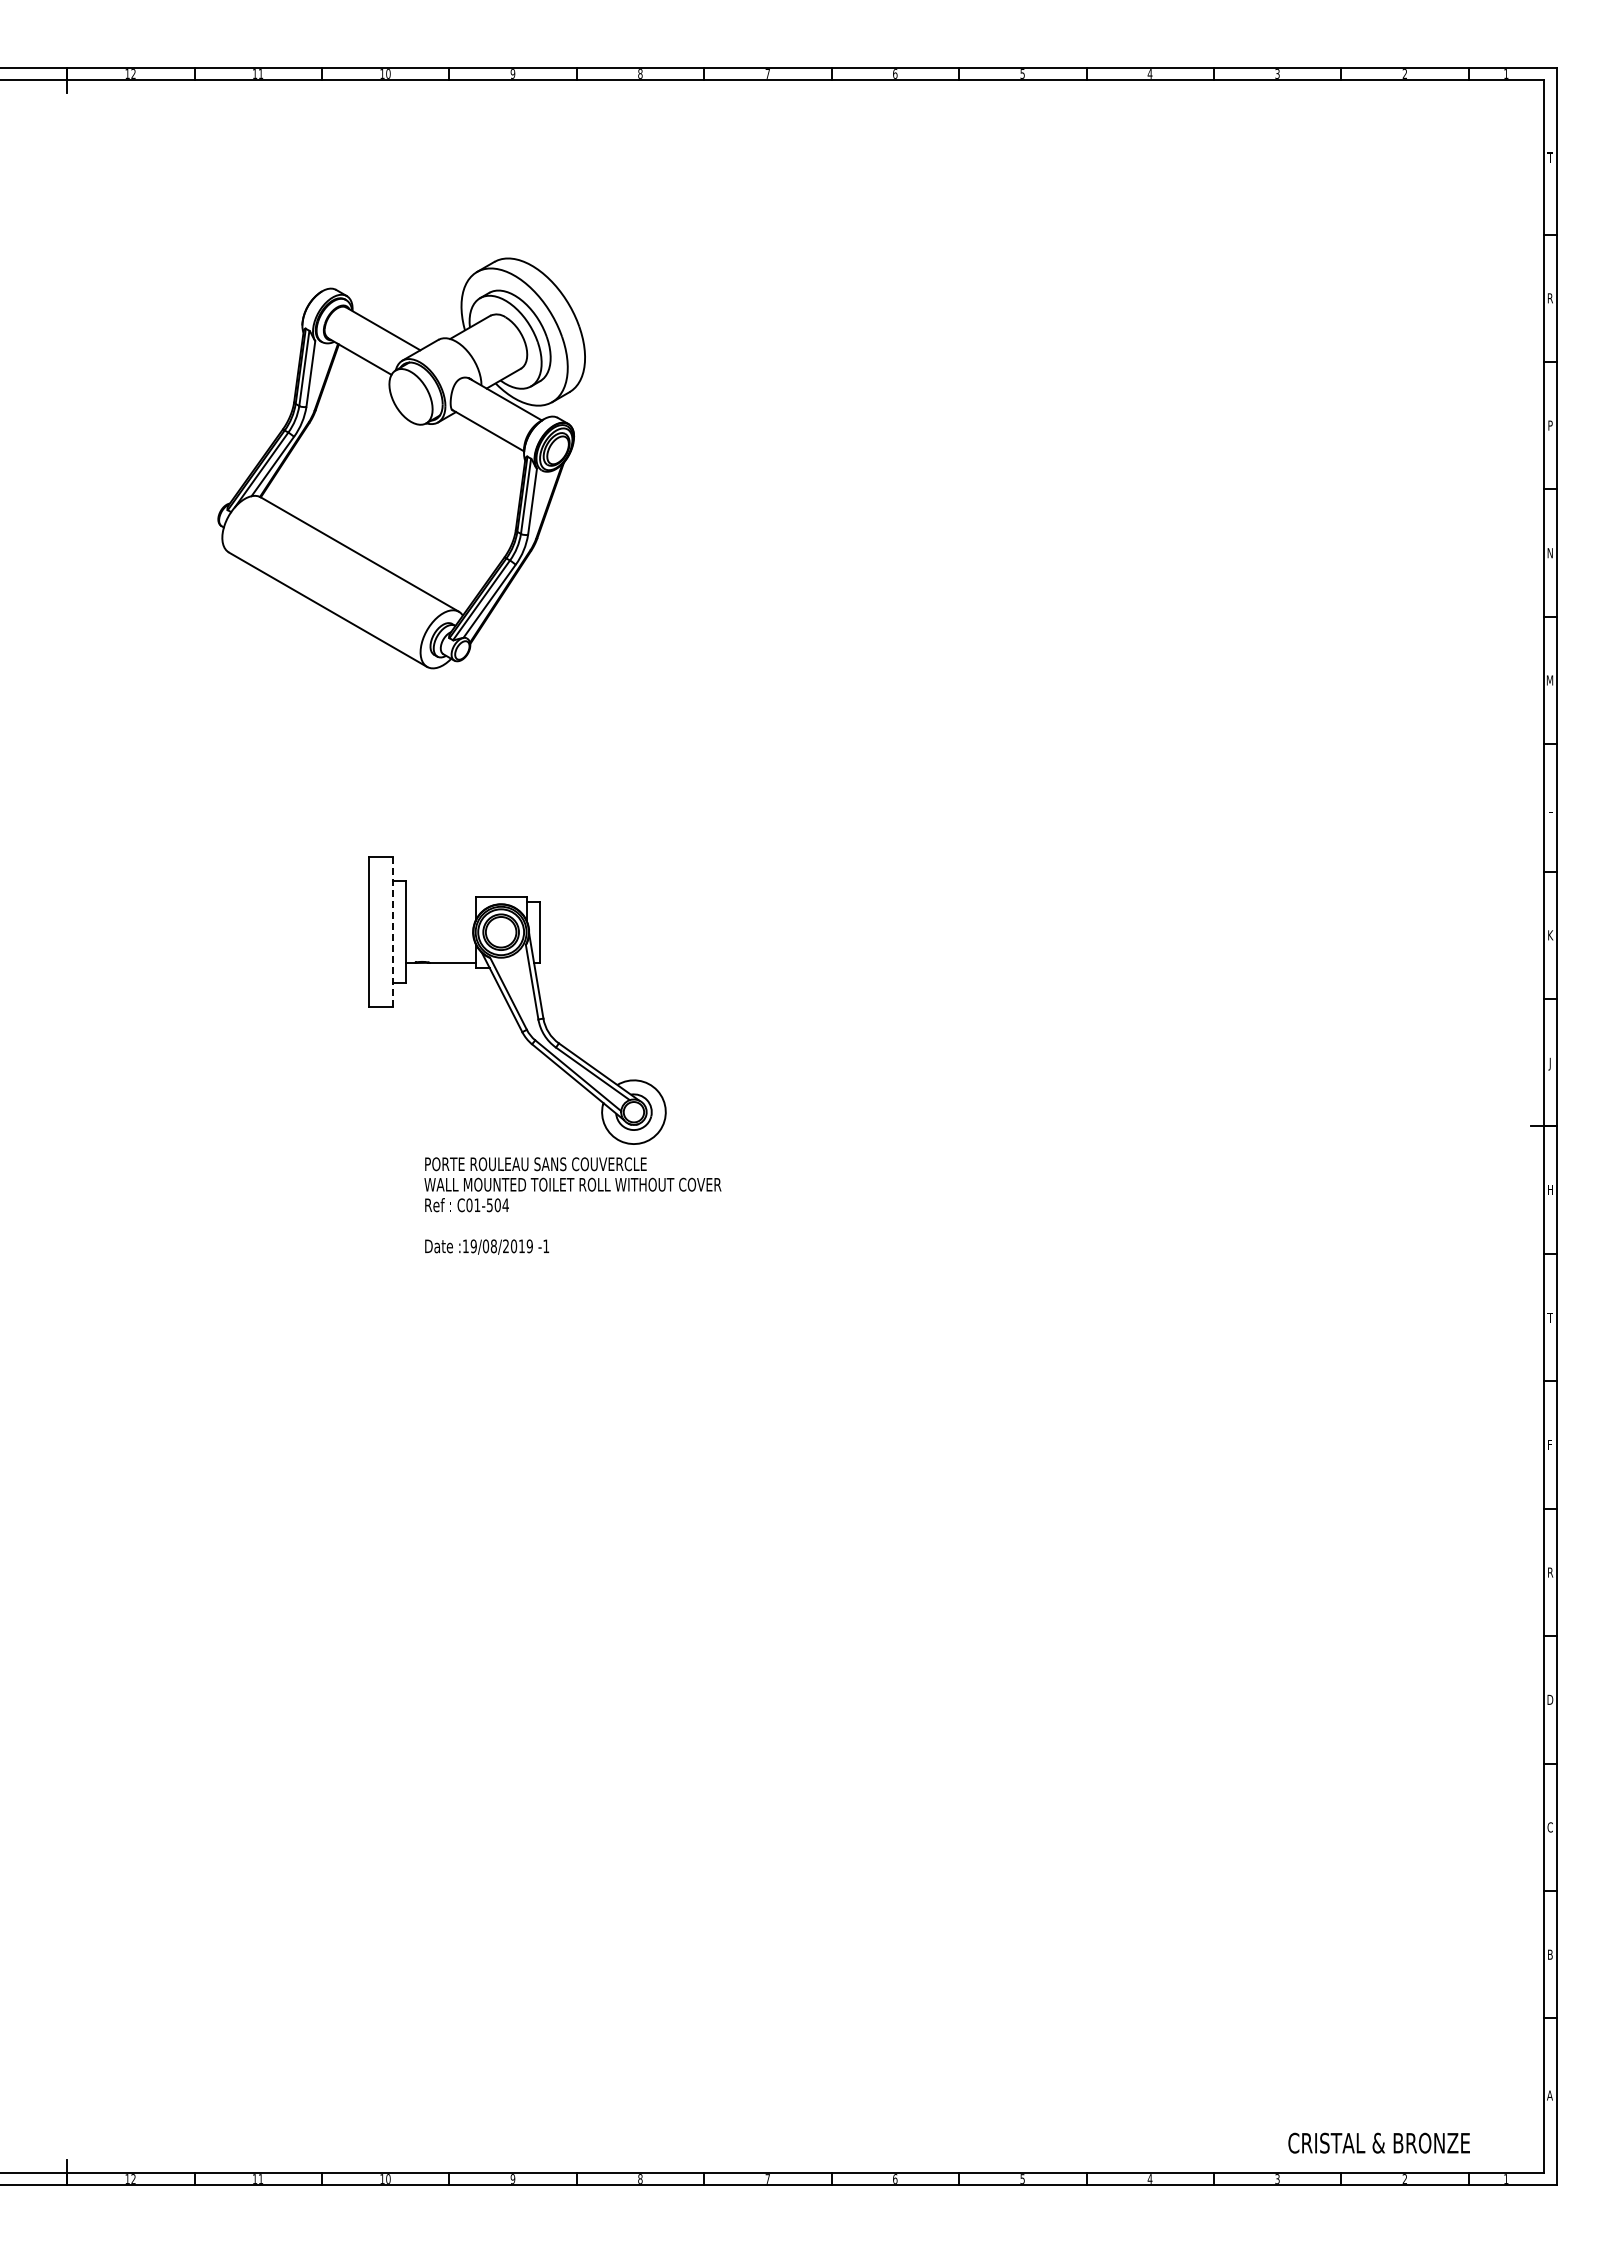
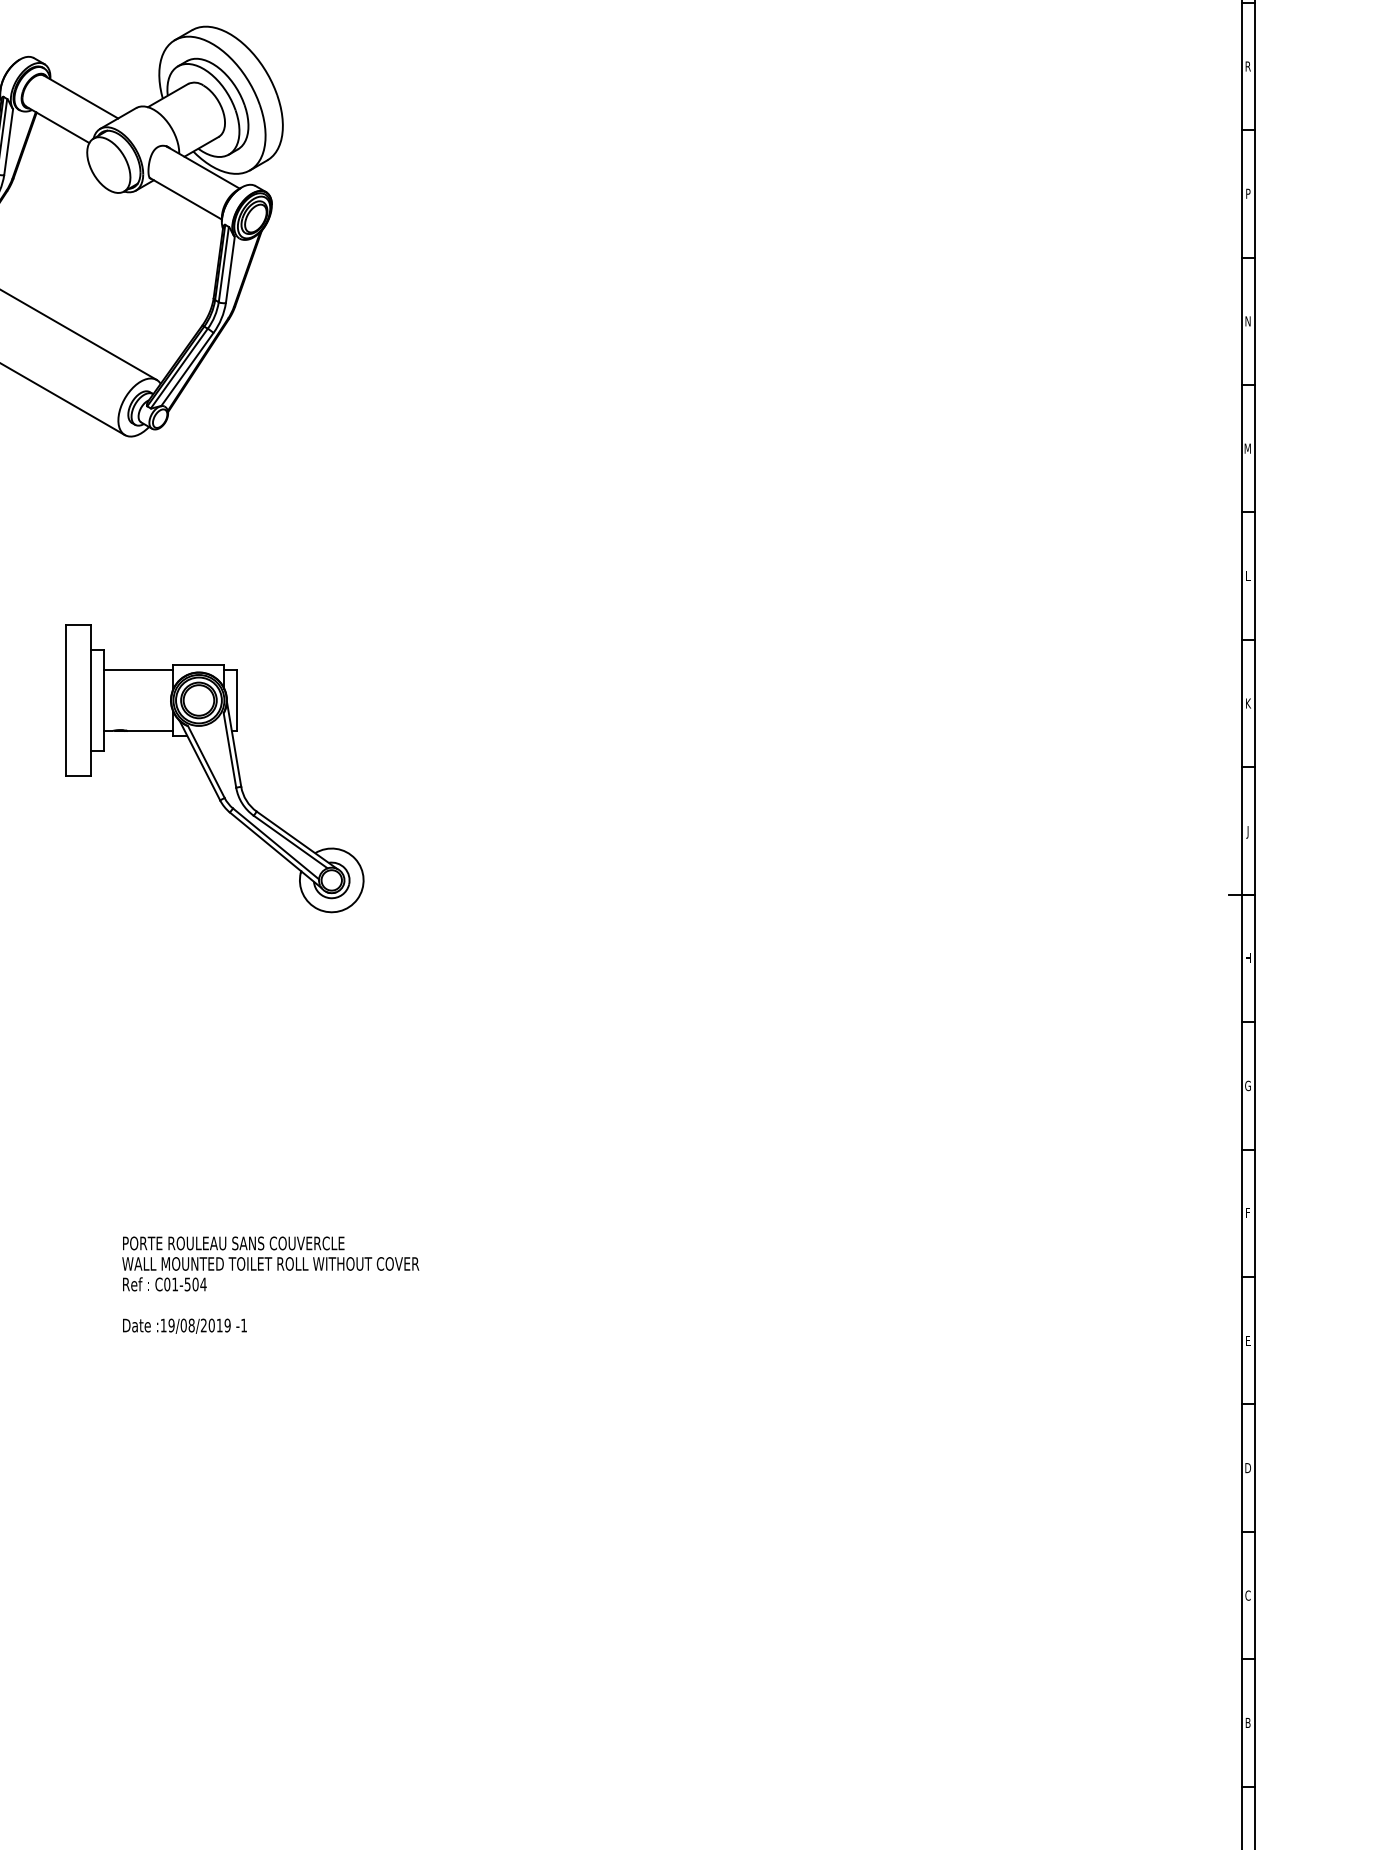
line: (440, 901) -> (138, 669), added
line: (393, 932) -> (91, 700), dashed -> solid
text: (572, 1205) -> (270, 1284), moved
text: (1550, 1317) -> (1248, 1085), T -> G
text: (1550, 1572) -> (1248, 1340), R -> E

